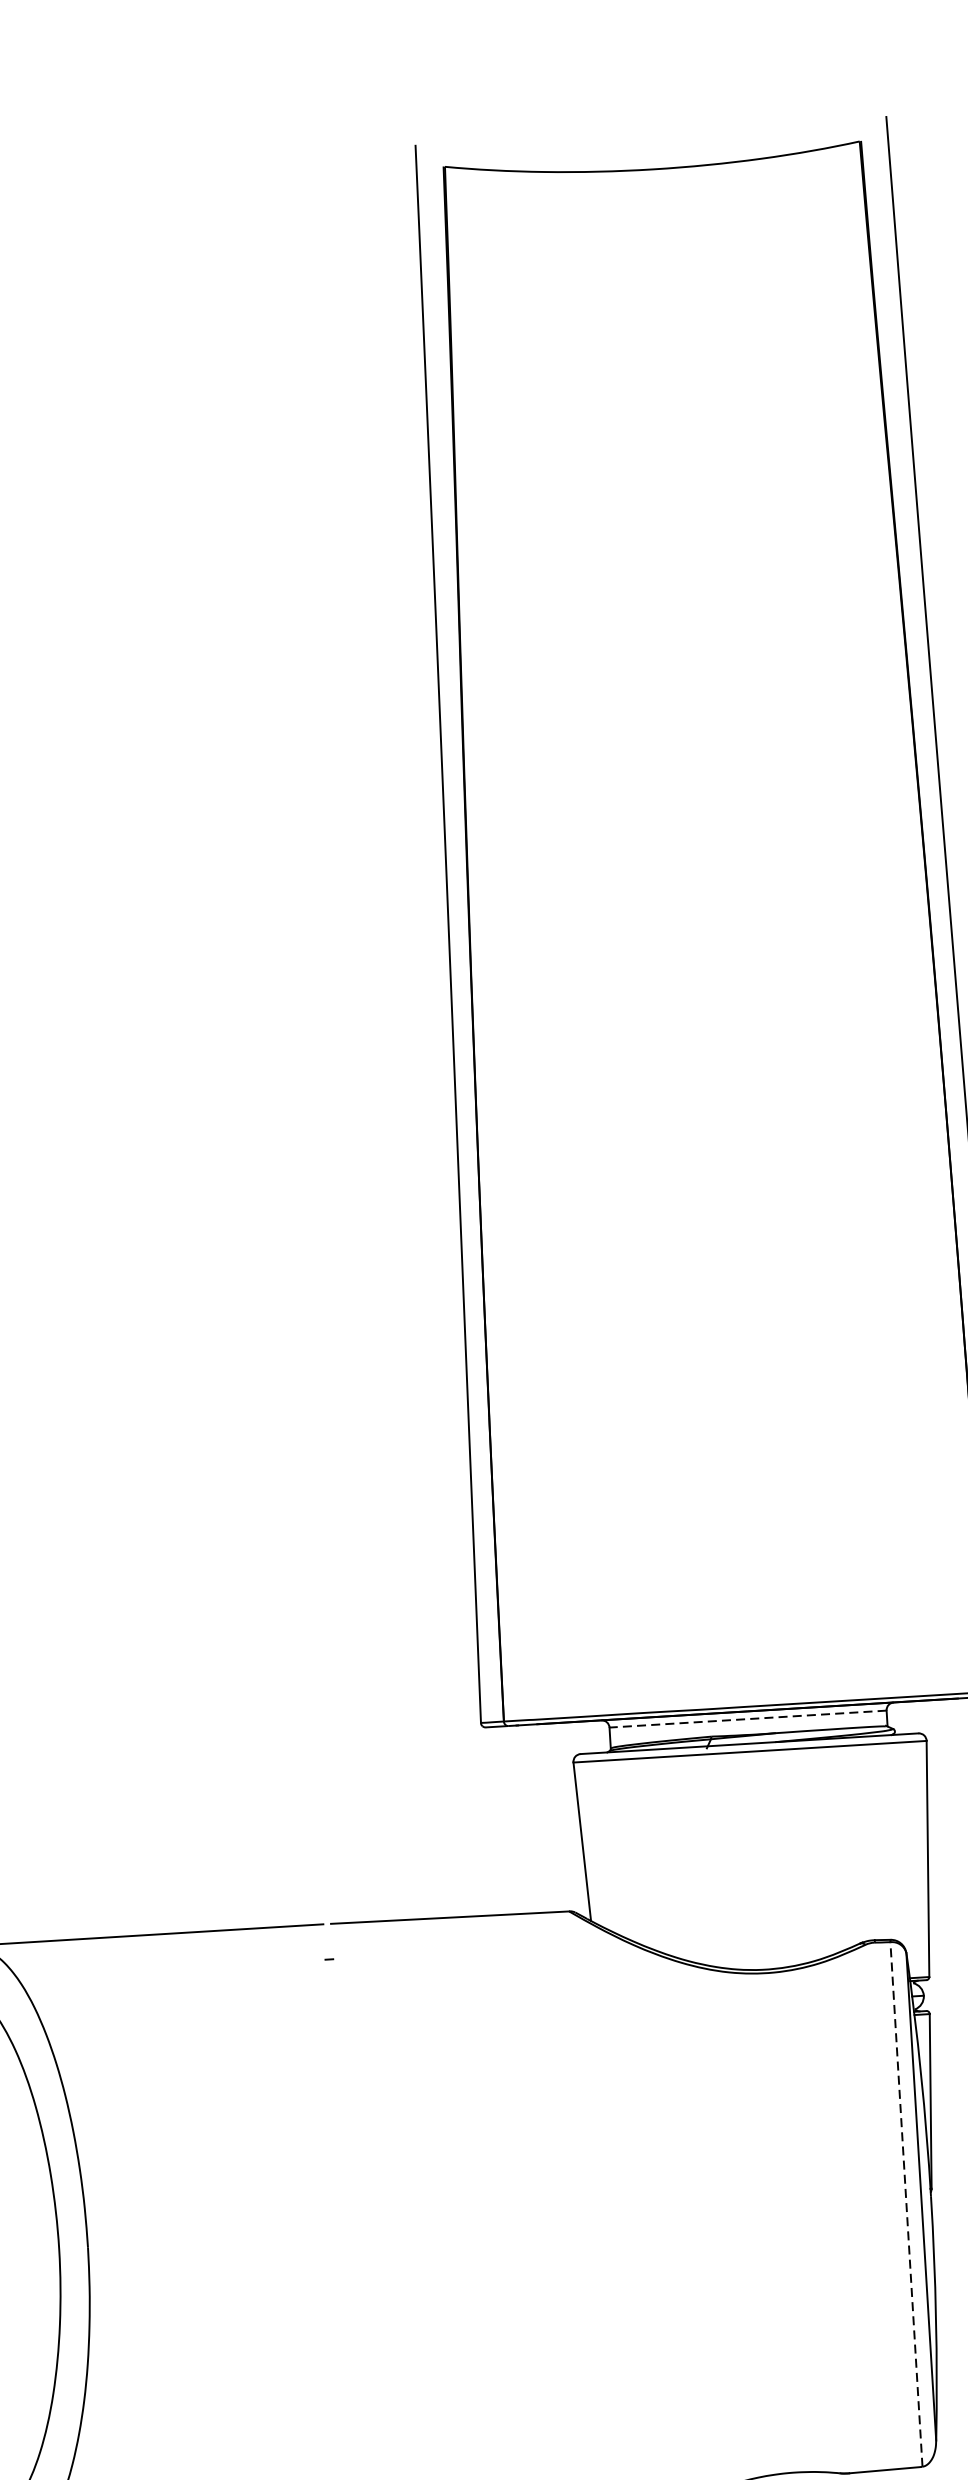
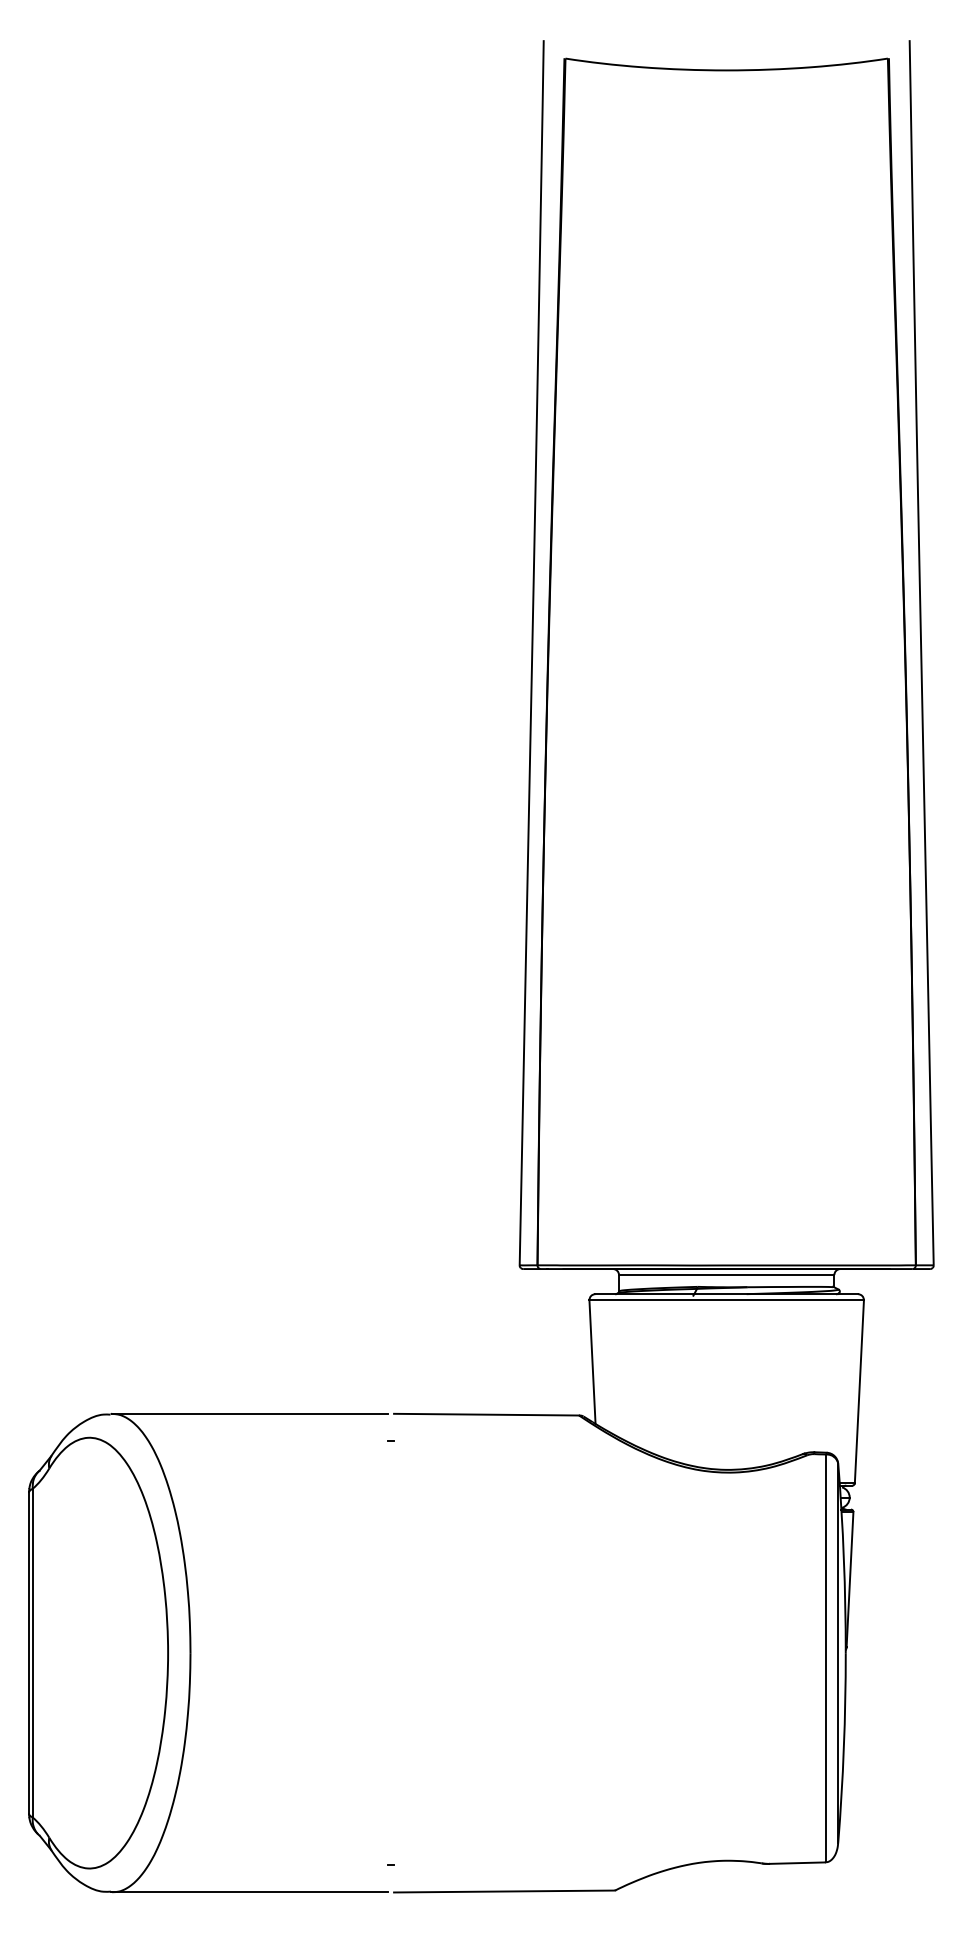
line: (747, 1719) -> (726, 1275), dashed -> solid
line: (906, 2204) -> (826, 1658), dashed -> solid

